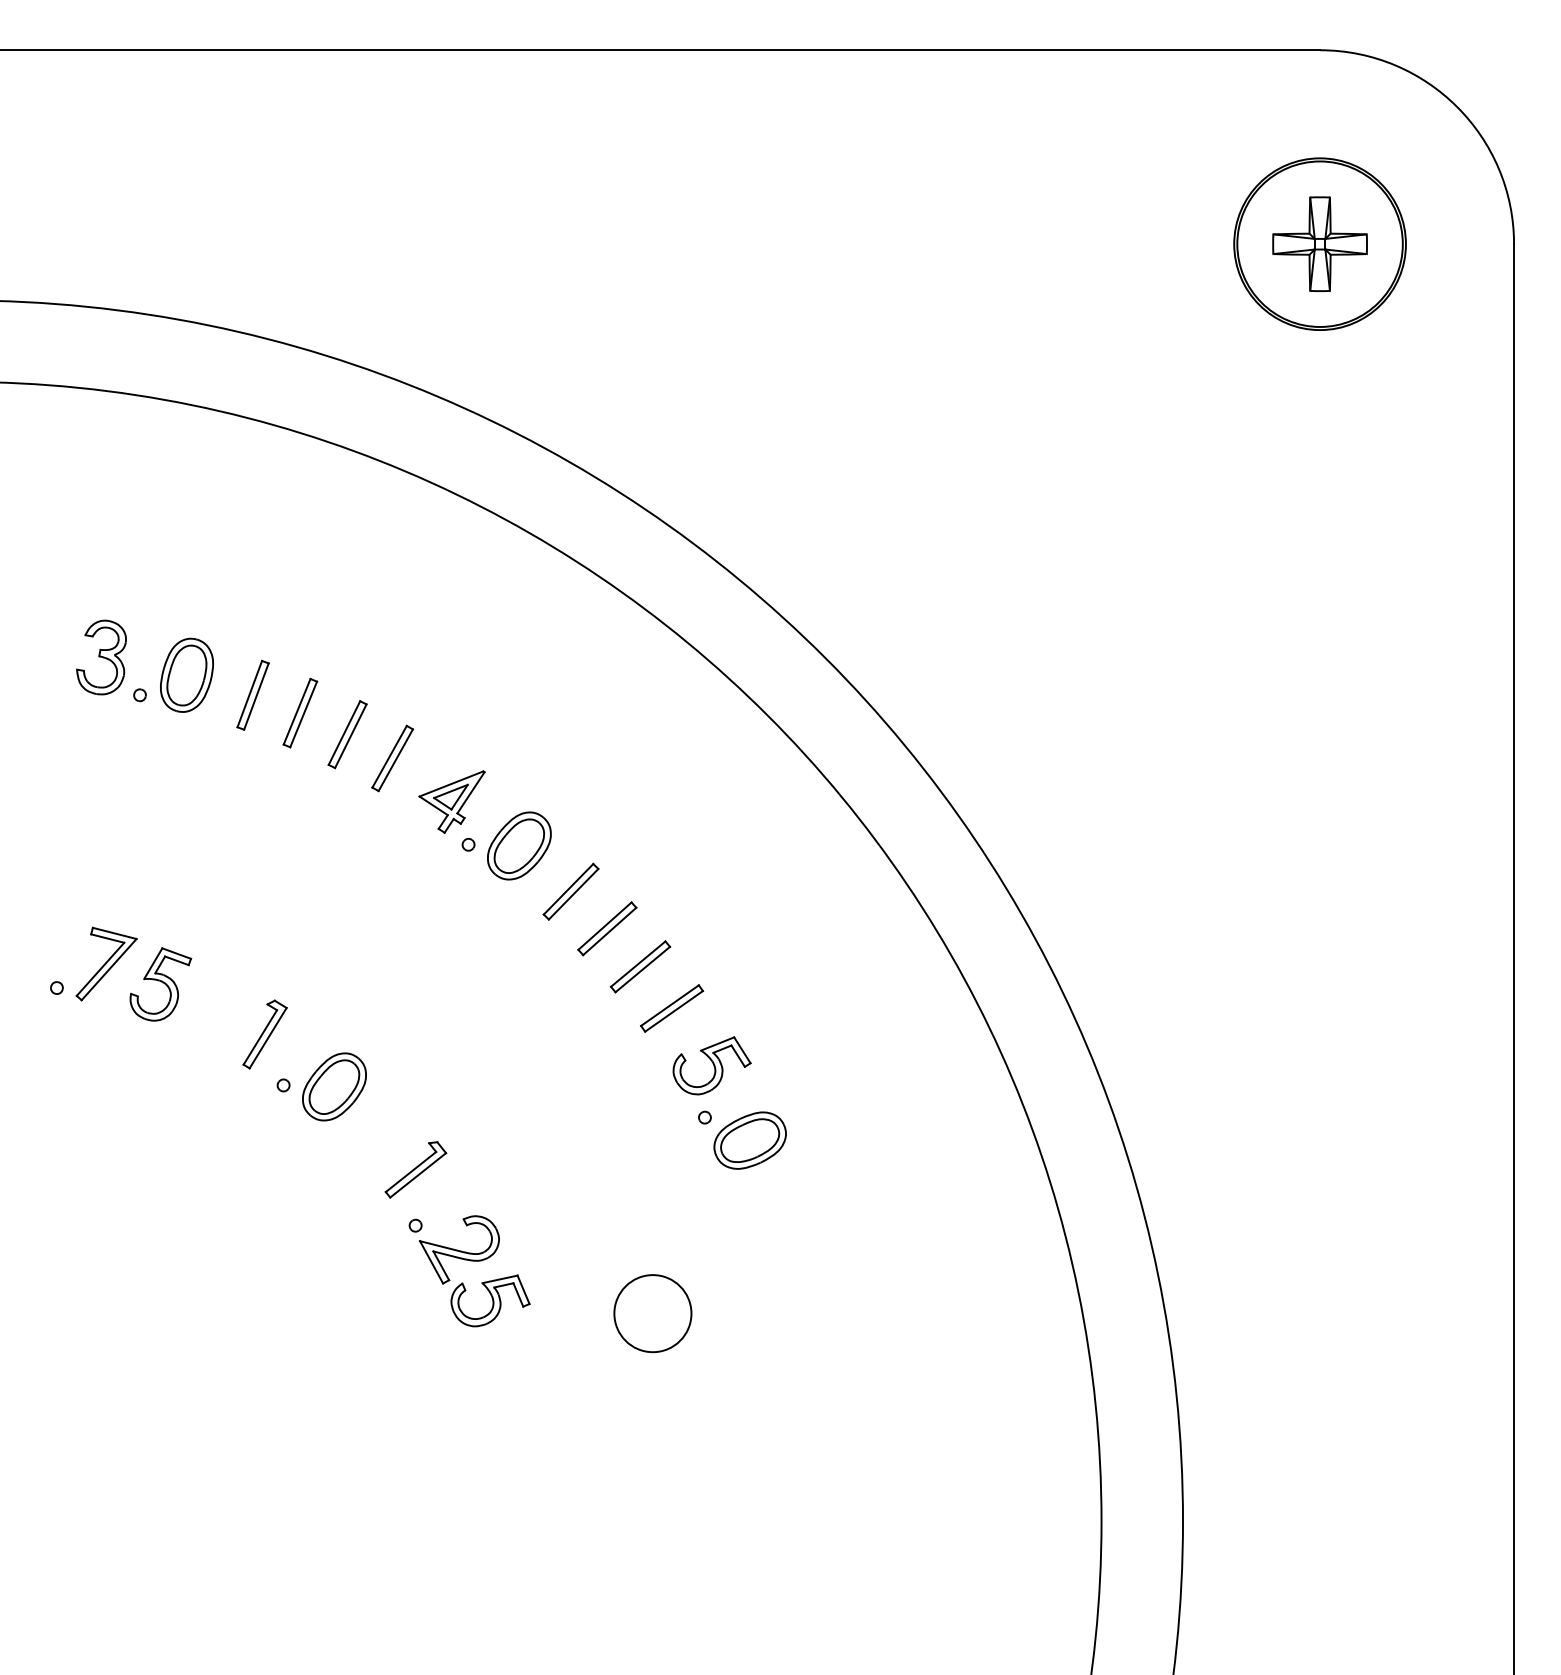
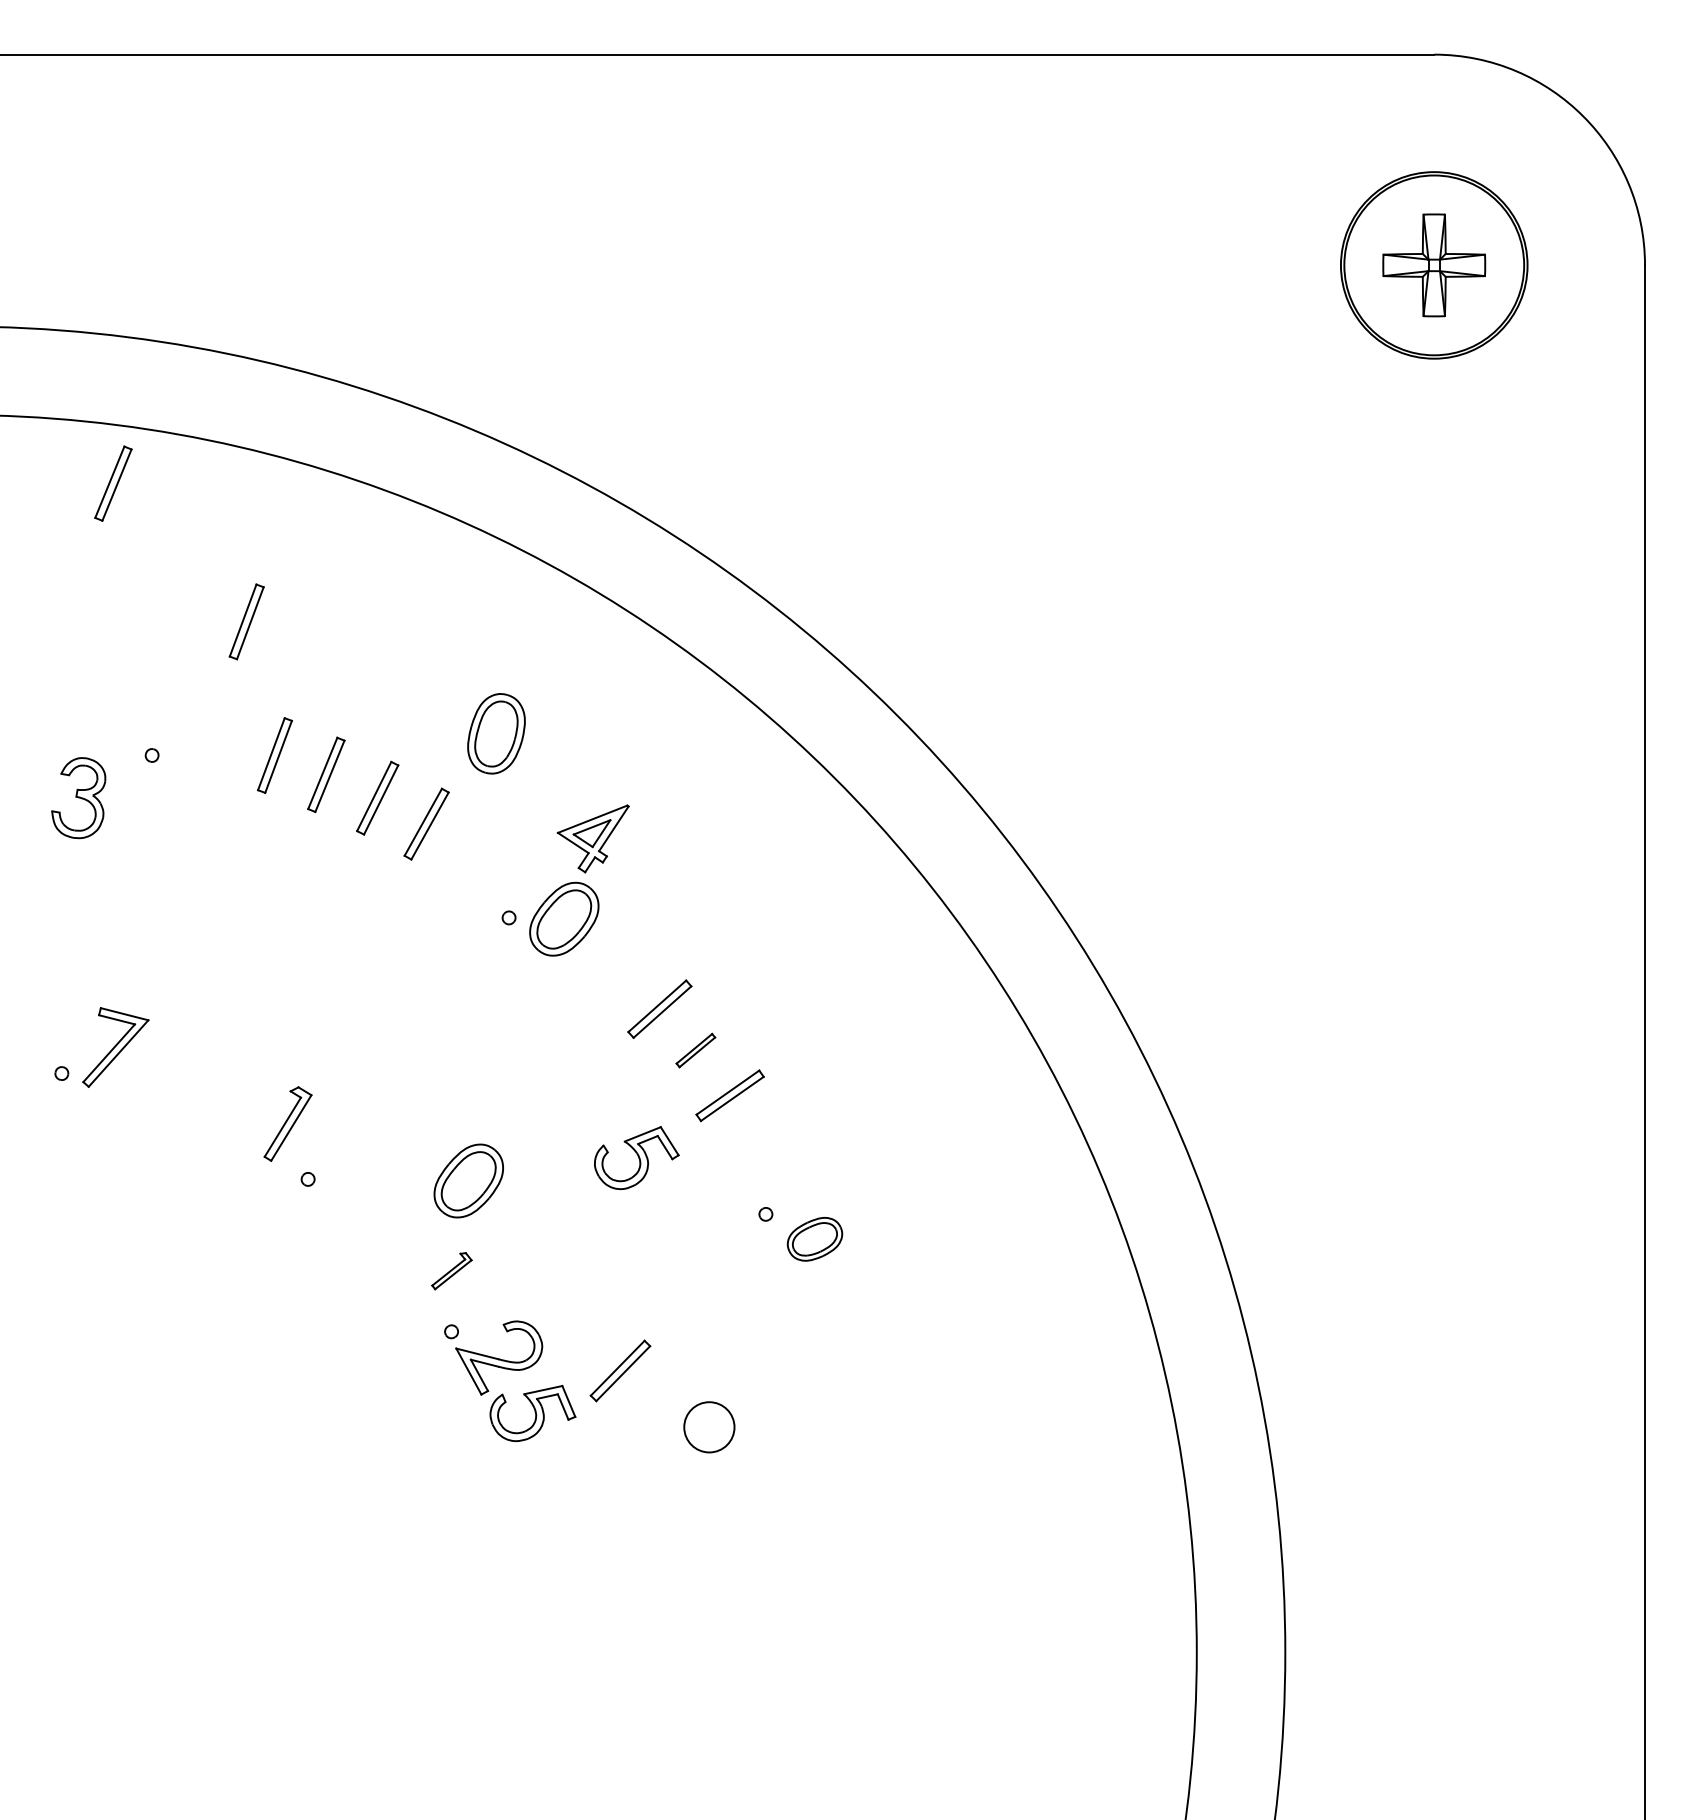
part: (104, 444) -> (113, 483), added
part: (226, 571) -> (246, 620), added
part: (101, 657) -> (78, 798), moved
part: (186, 674) -> (495, 732), moved
part: (451, 801) -> (592, 838), moved
part: (570, 891) -> (619, 1370), moved
part: (640, 966) -> (695, 1050), size x0.6
part: (160, 984) -> (174, 1069), removed
part: (711, 1065) -> (636, 1157), moved
part: (334, 1086) -> (468, 1180), moved
part: (749, 1140) -> (814, 1239), size x0.7
part: (415, 1169) -> (451, 1270), size x0.6
circle: (652, 1313) -> (708, 1427), size x0.6

